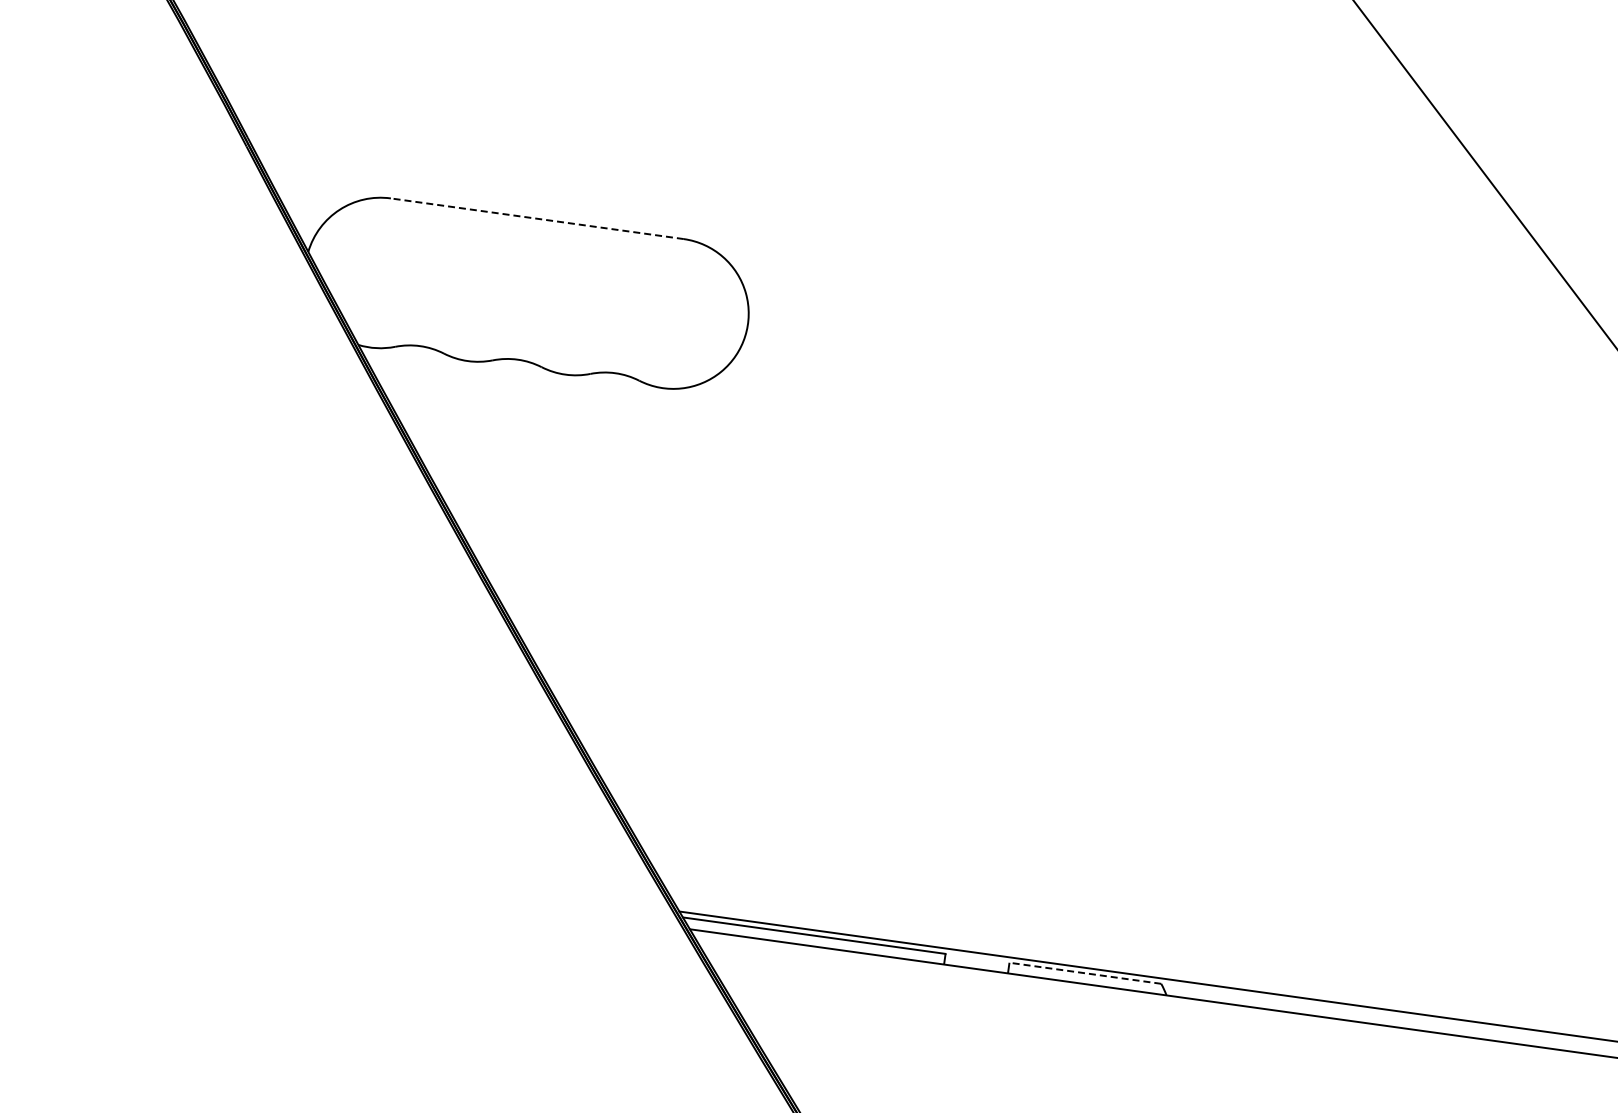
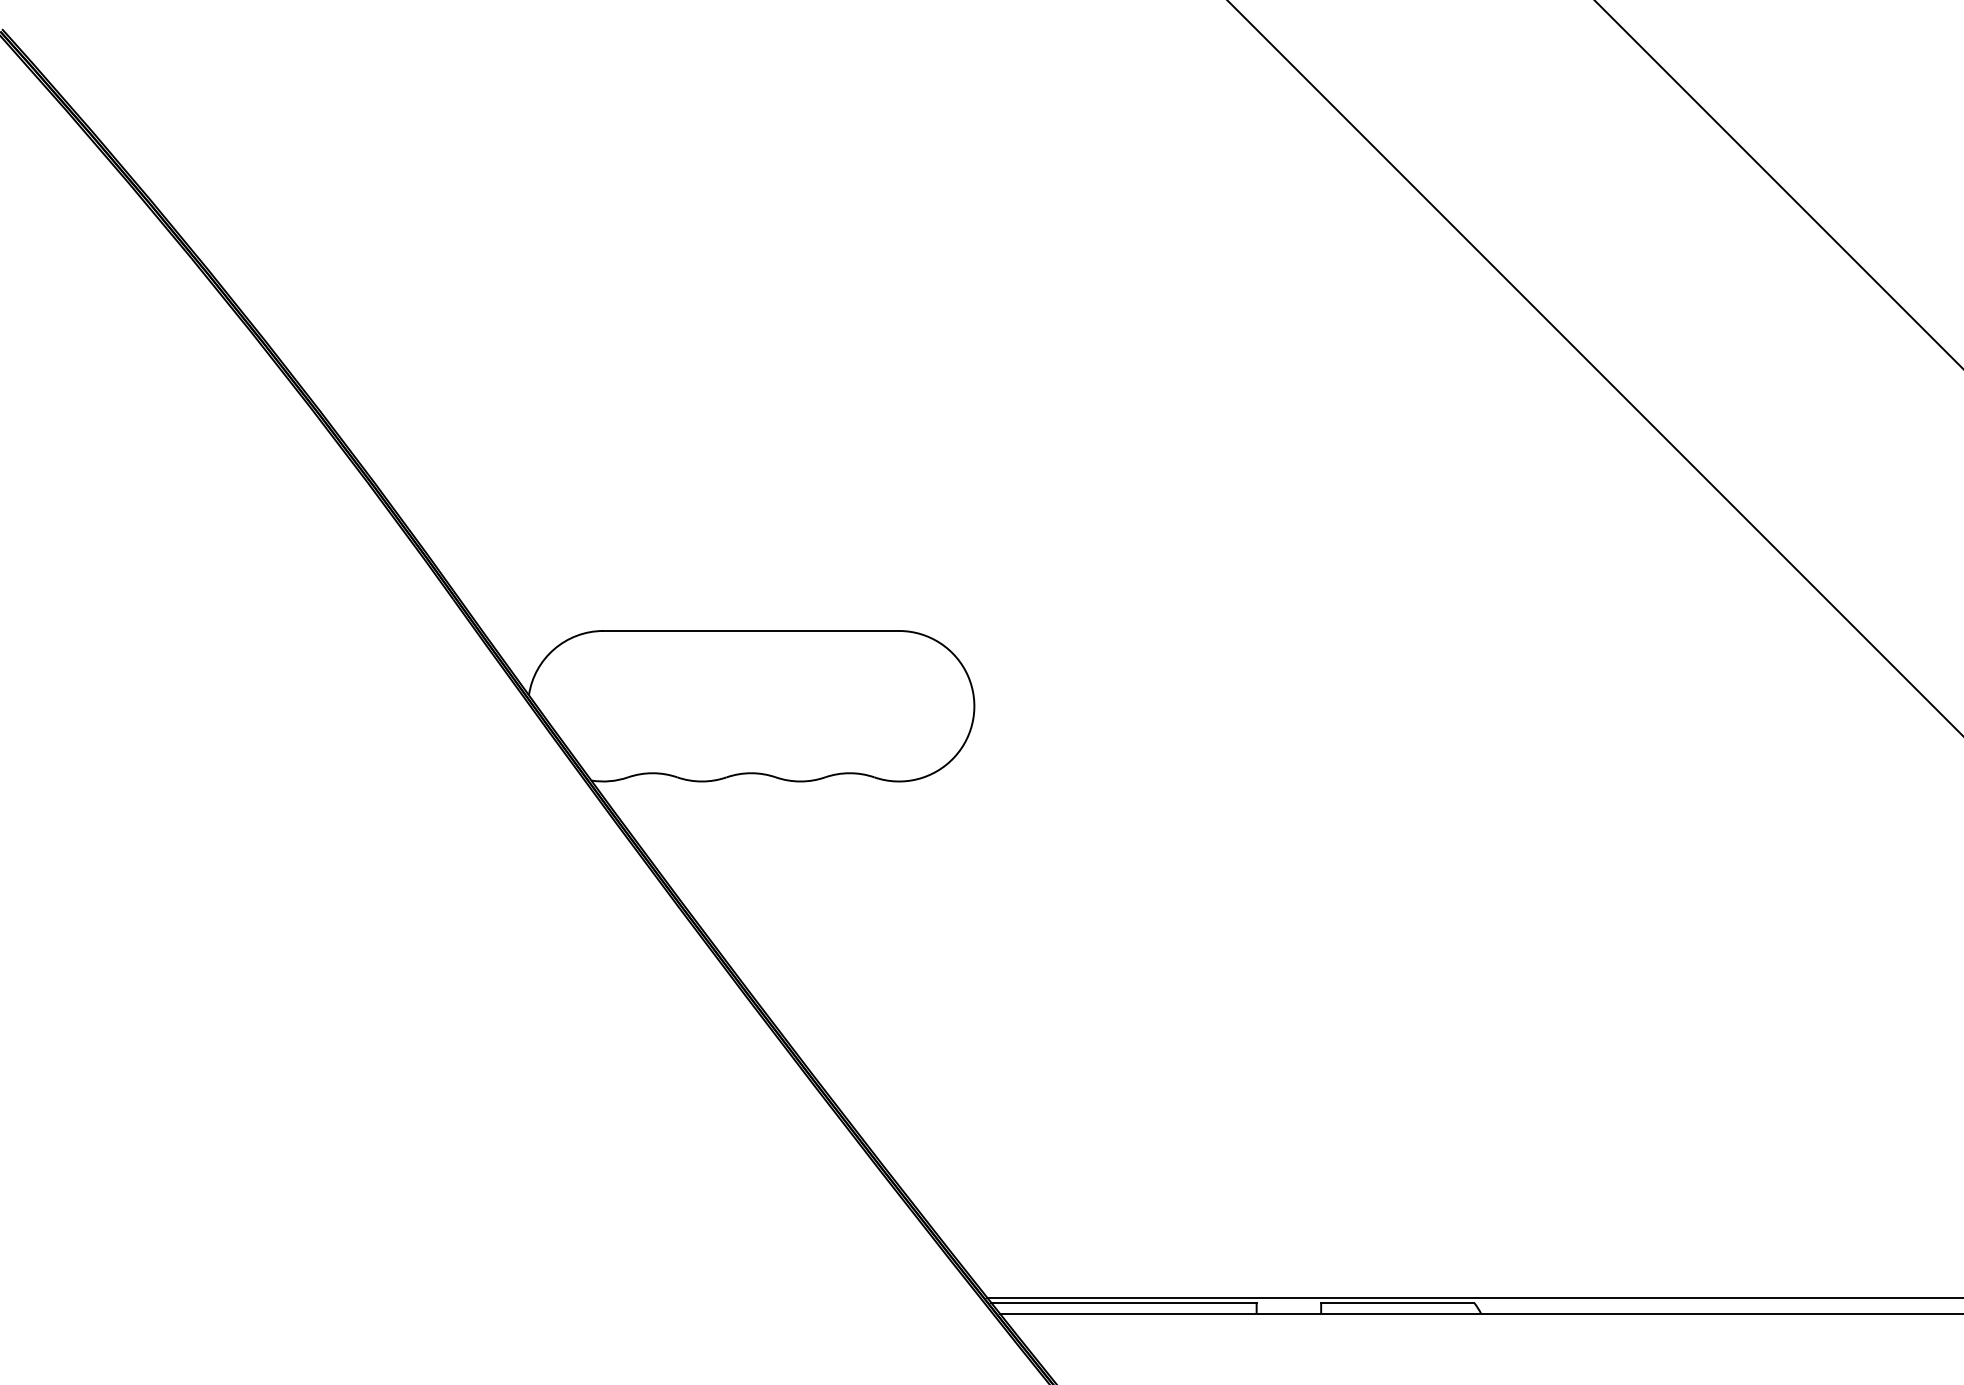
line: (537, 218) -> (751, 630), dashed -> solid
line: (1085, 973) -> (1397, 1303), dashed -> solid

